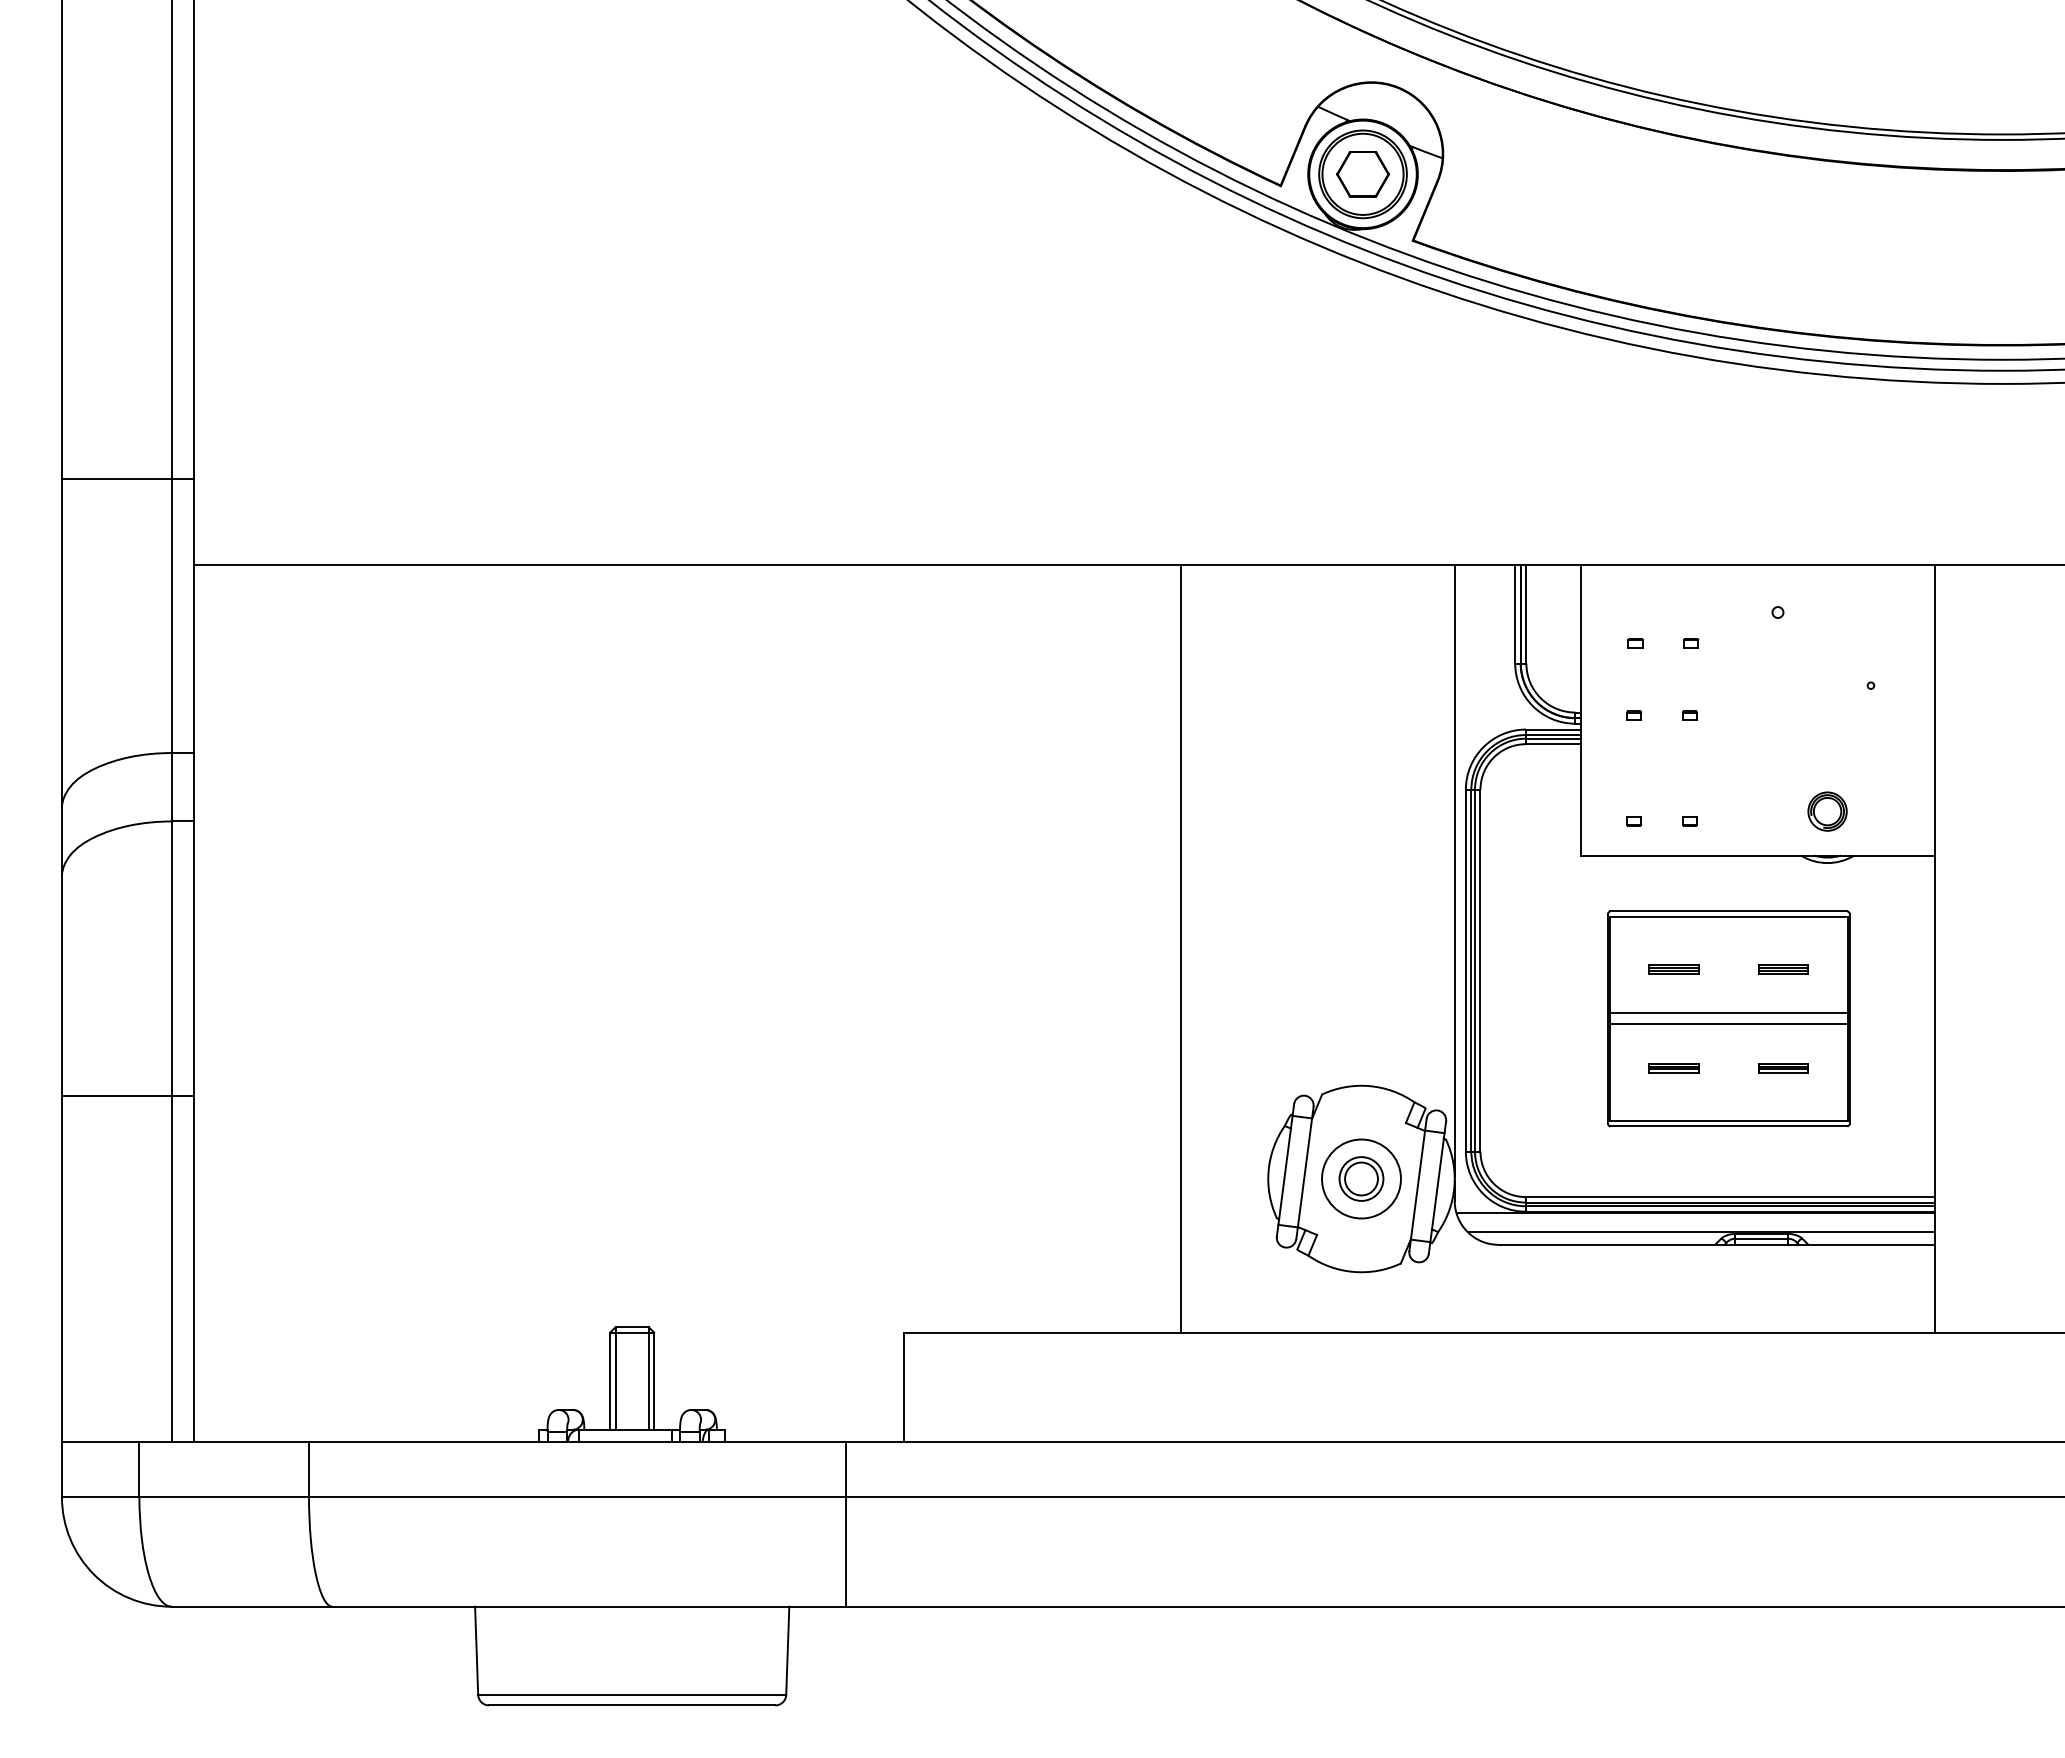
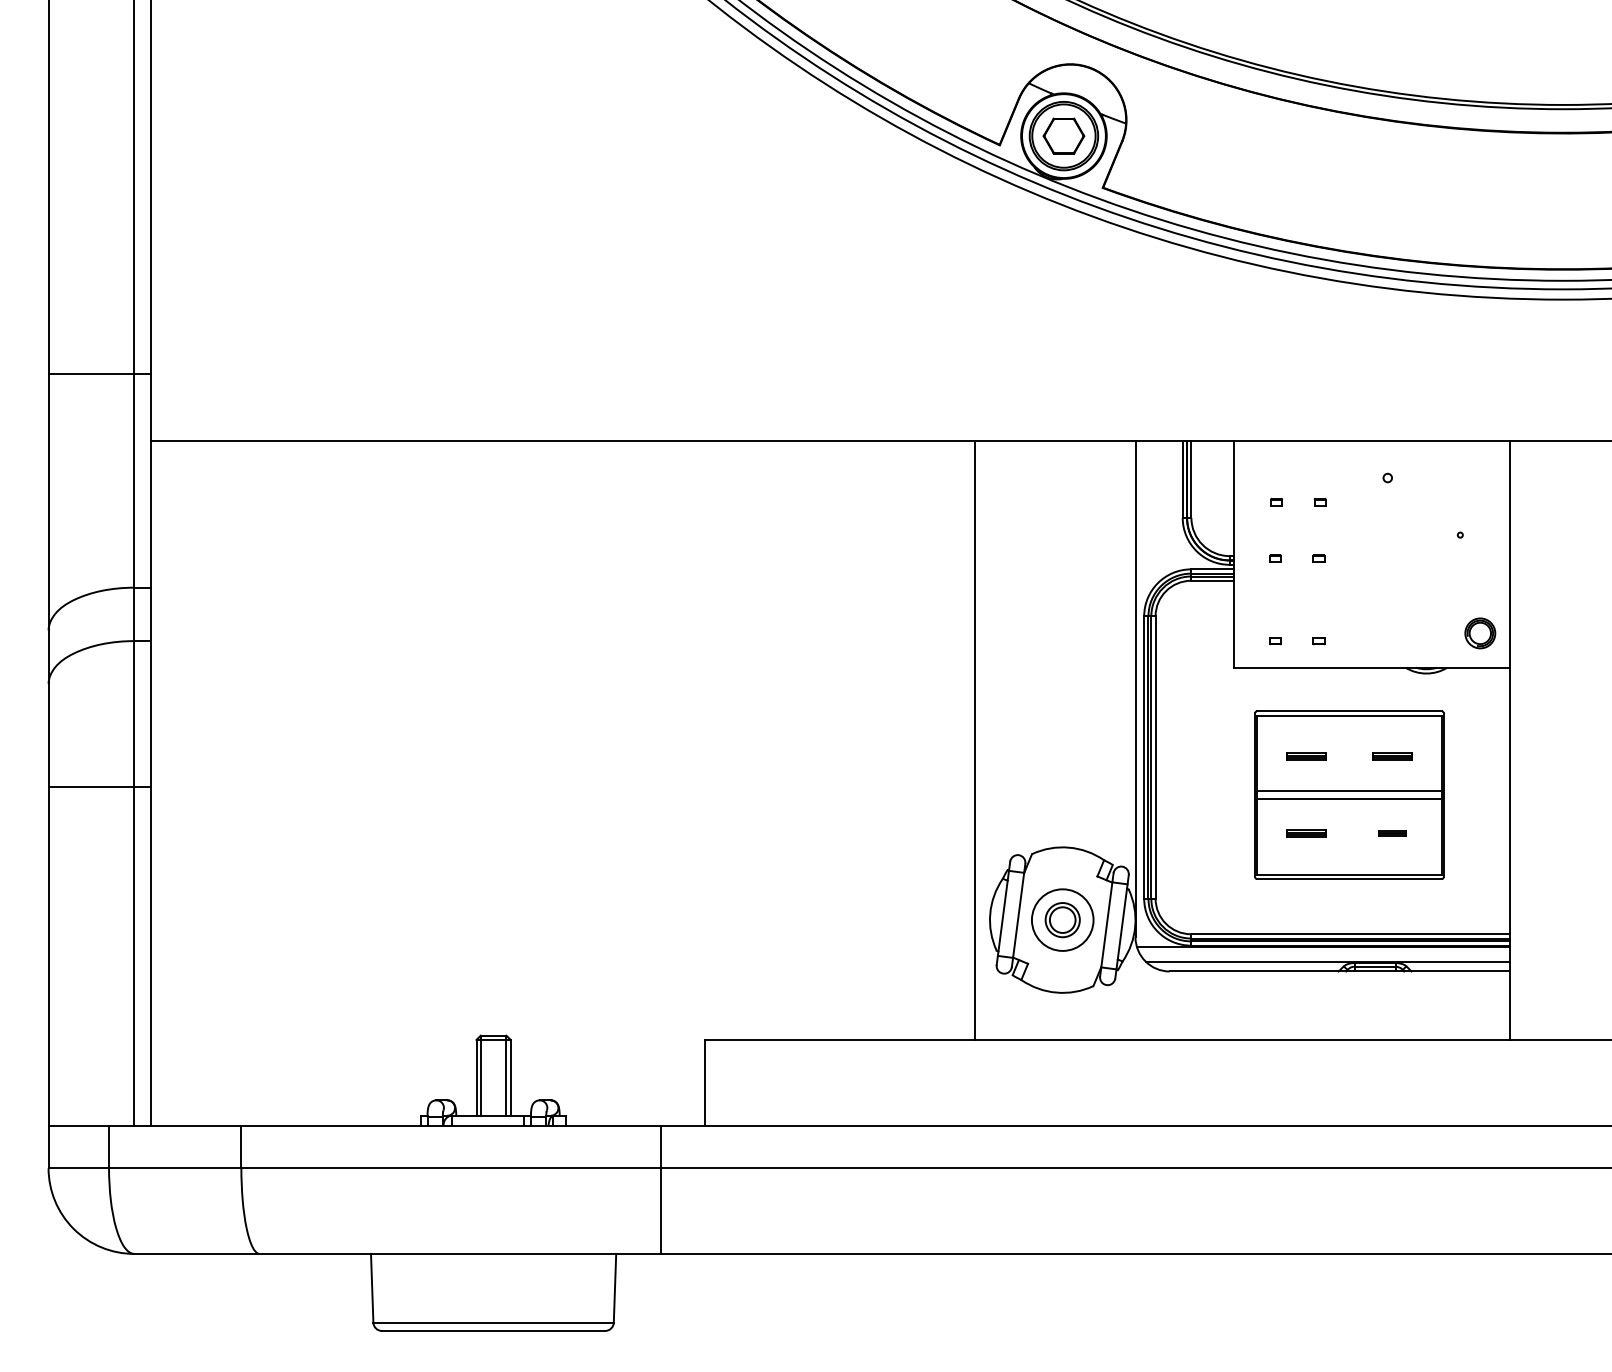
part: (1827, 811) -> (1480, 633), moved
line: (1180, 948) -> (974, 740), moved
part: (1783, 1068) -> (1392, 833), size x0.7
line: (127, 1095) -> (99, 787), moved

